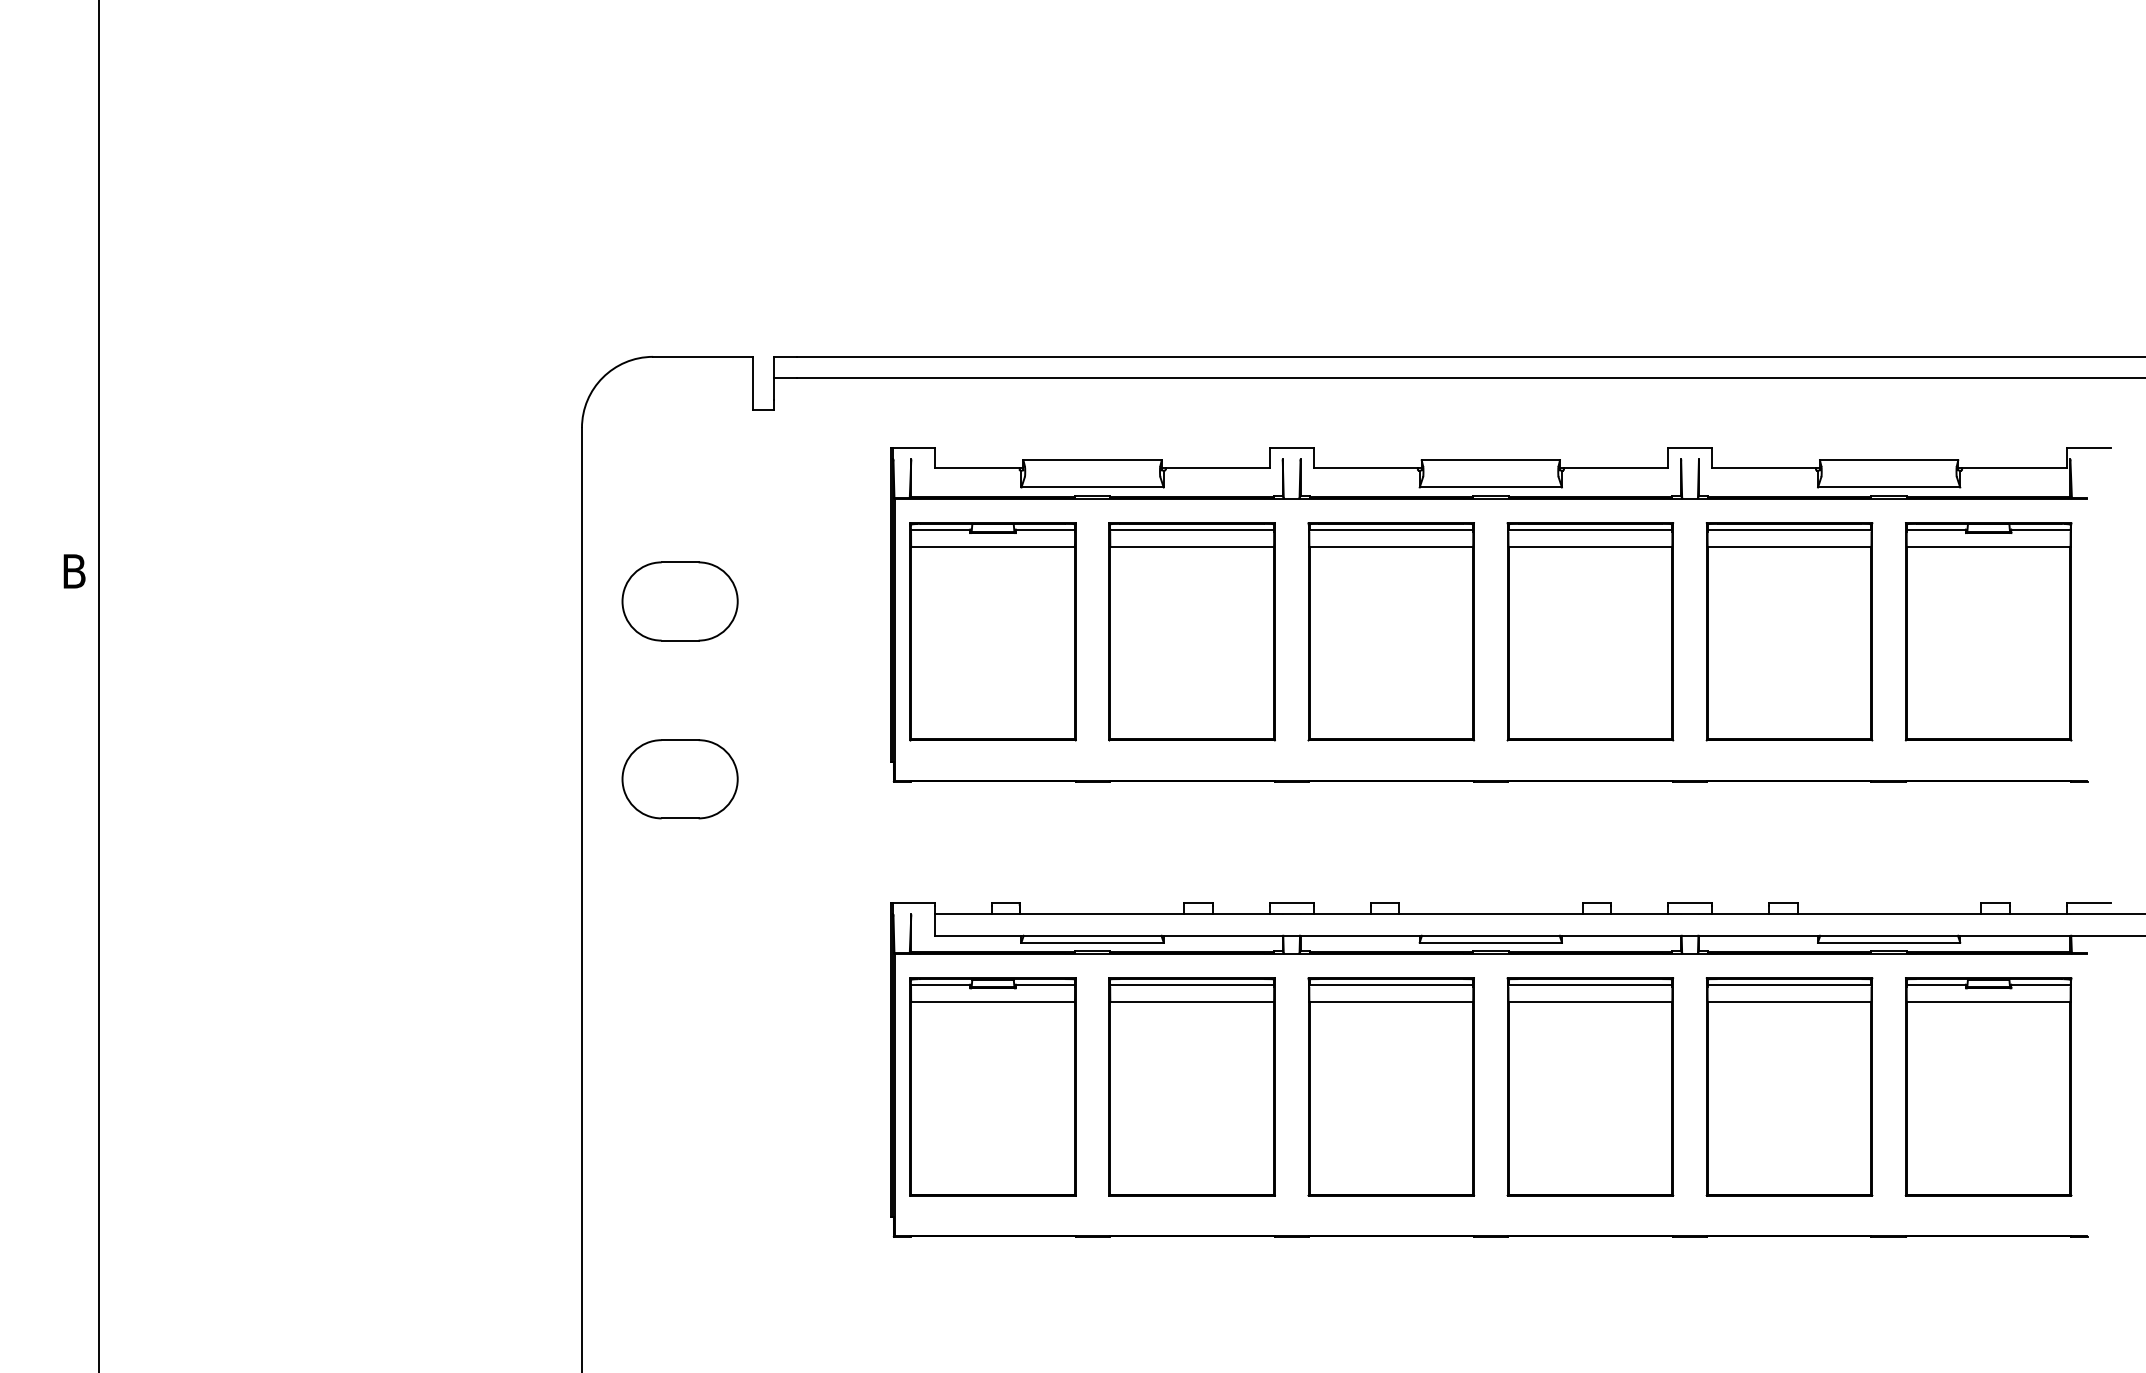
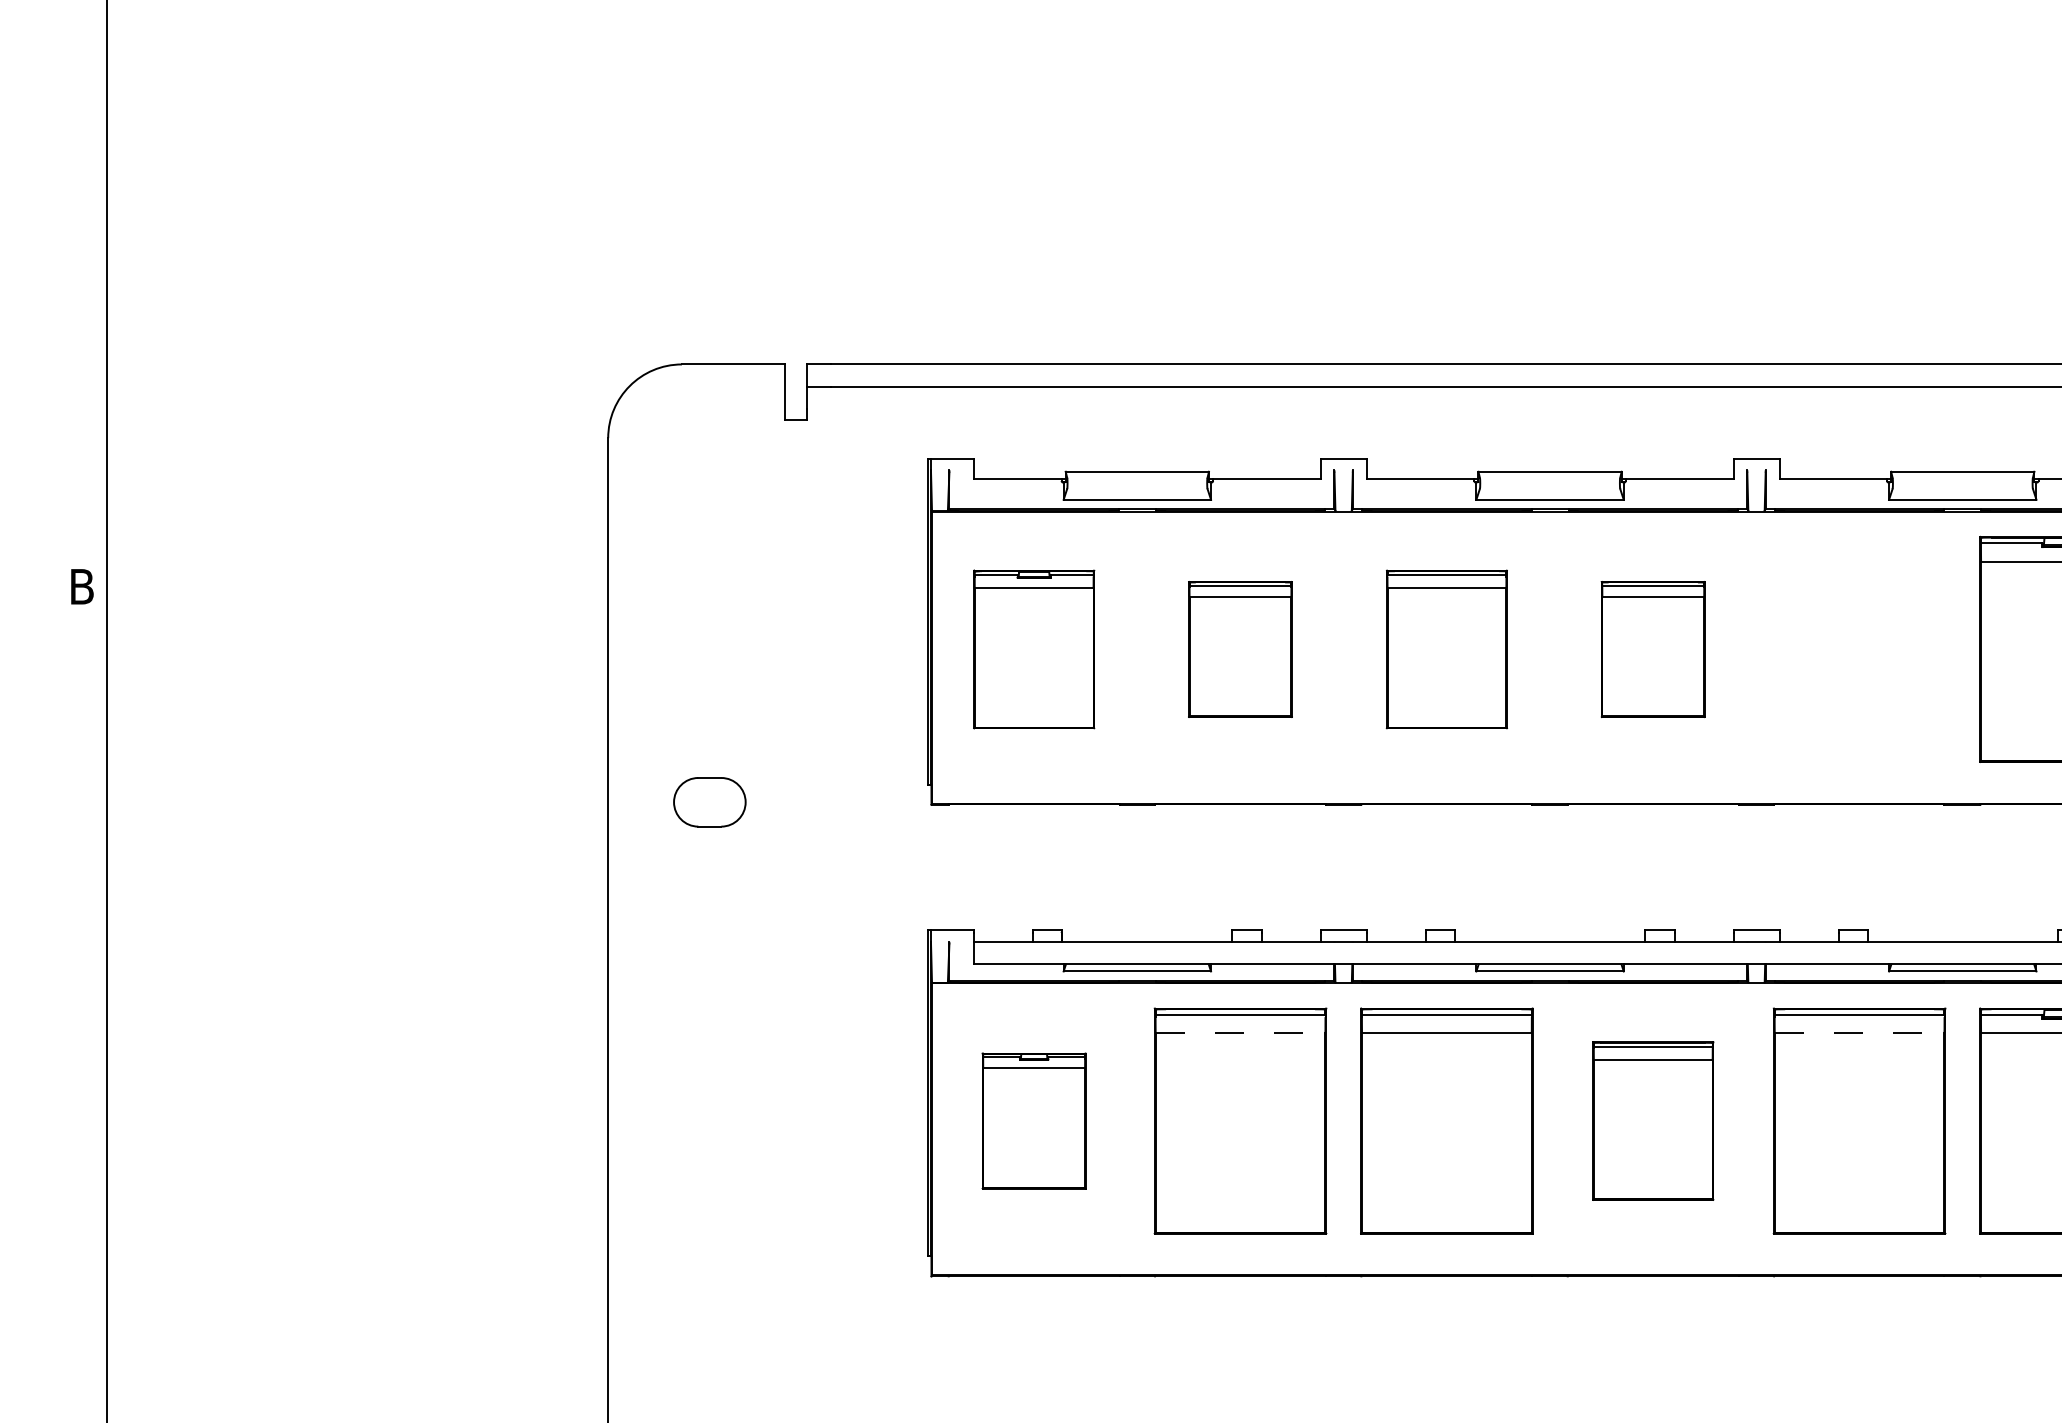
part: (679, 601) -> (709, 617), removed
part: (992, 631) -> (1033, 649), size x0.7
part: (1191, 631) -> (1239, 649), size x0.6
part: (1391, 631) -> (1447, 649), size x0.7
part: (1590, 631) -> (1653, 649), size x0.6
part: (1789, 631) -> (1859, 649), removed
part: (679, 779) -> (709, 802), size x0.6
line: (1192, 1002) -> (1240, 1033), solid -> dashed
line: (1789, 1002) -> (1859, 1033), solid -> dashed
part: (992, 1086) -> (1033, 1120), size x0.6
part: (1590, 1086) -> (1653, 1120), size x0.7

